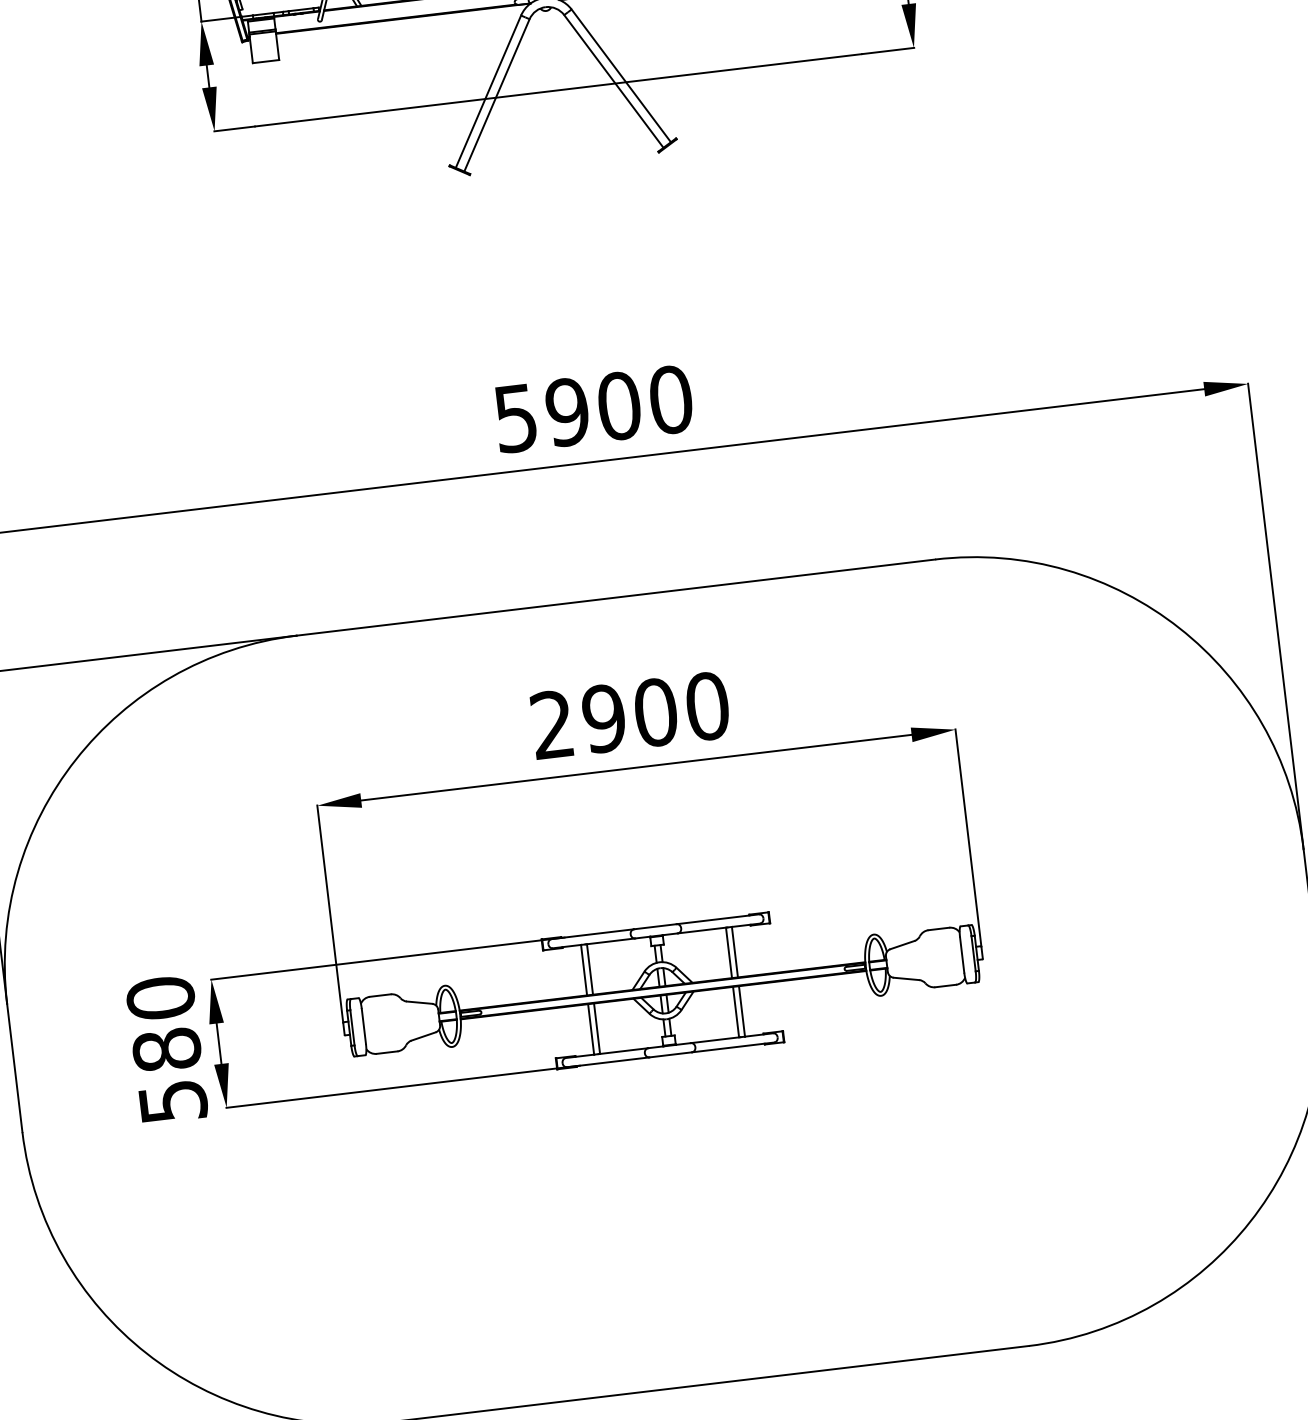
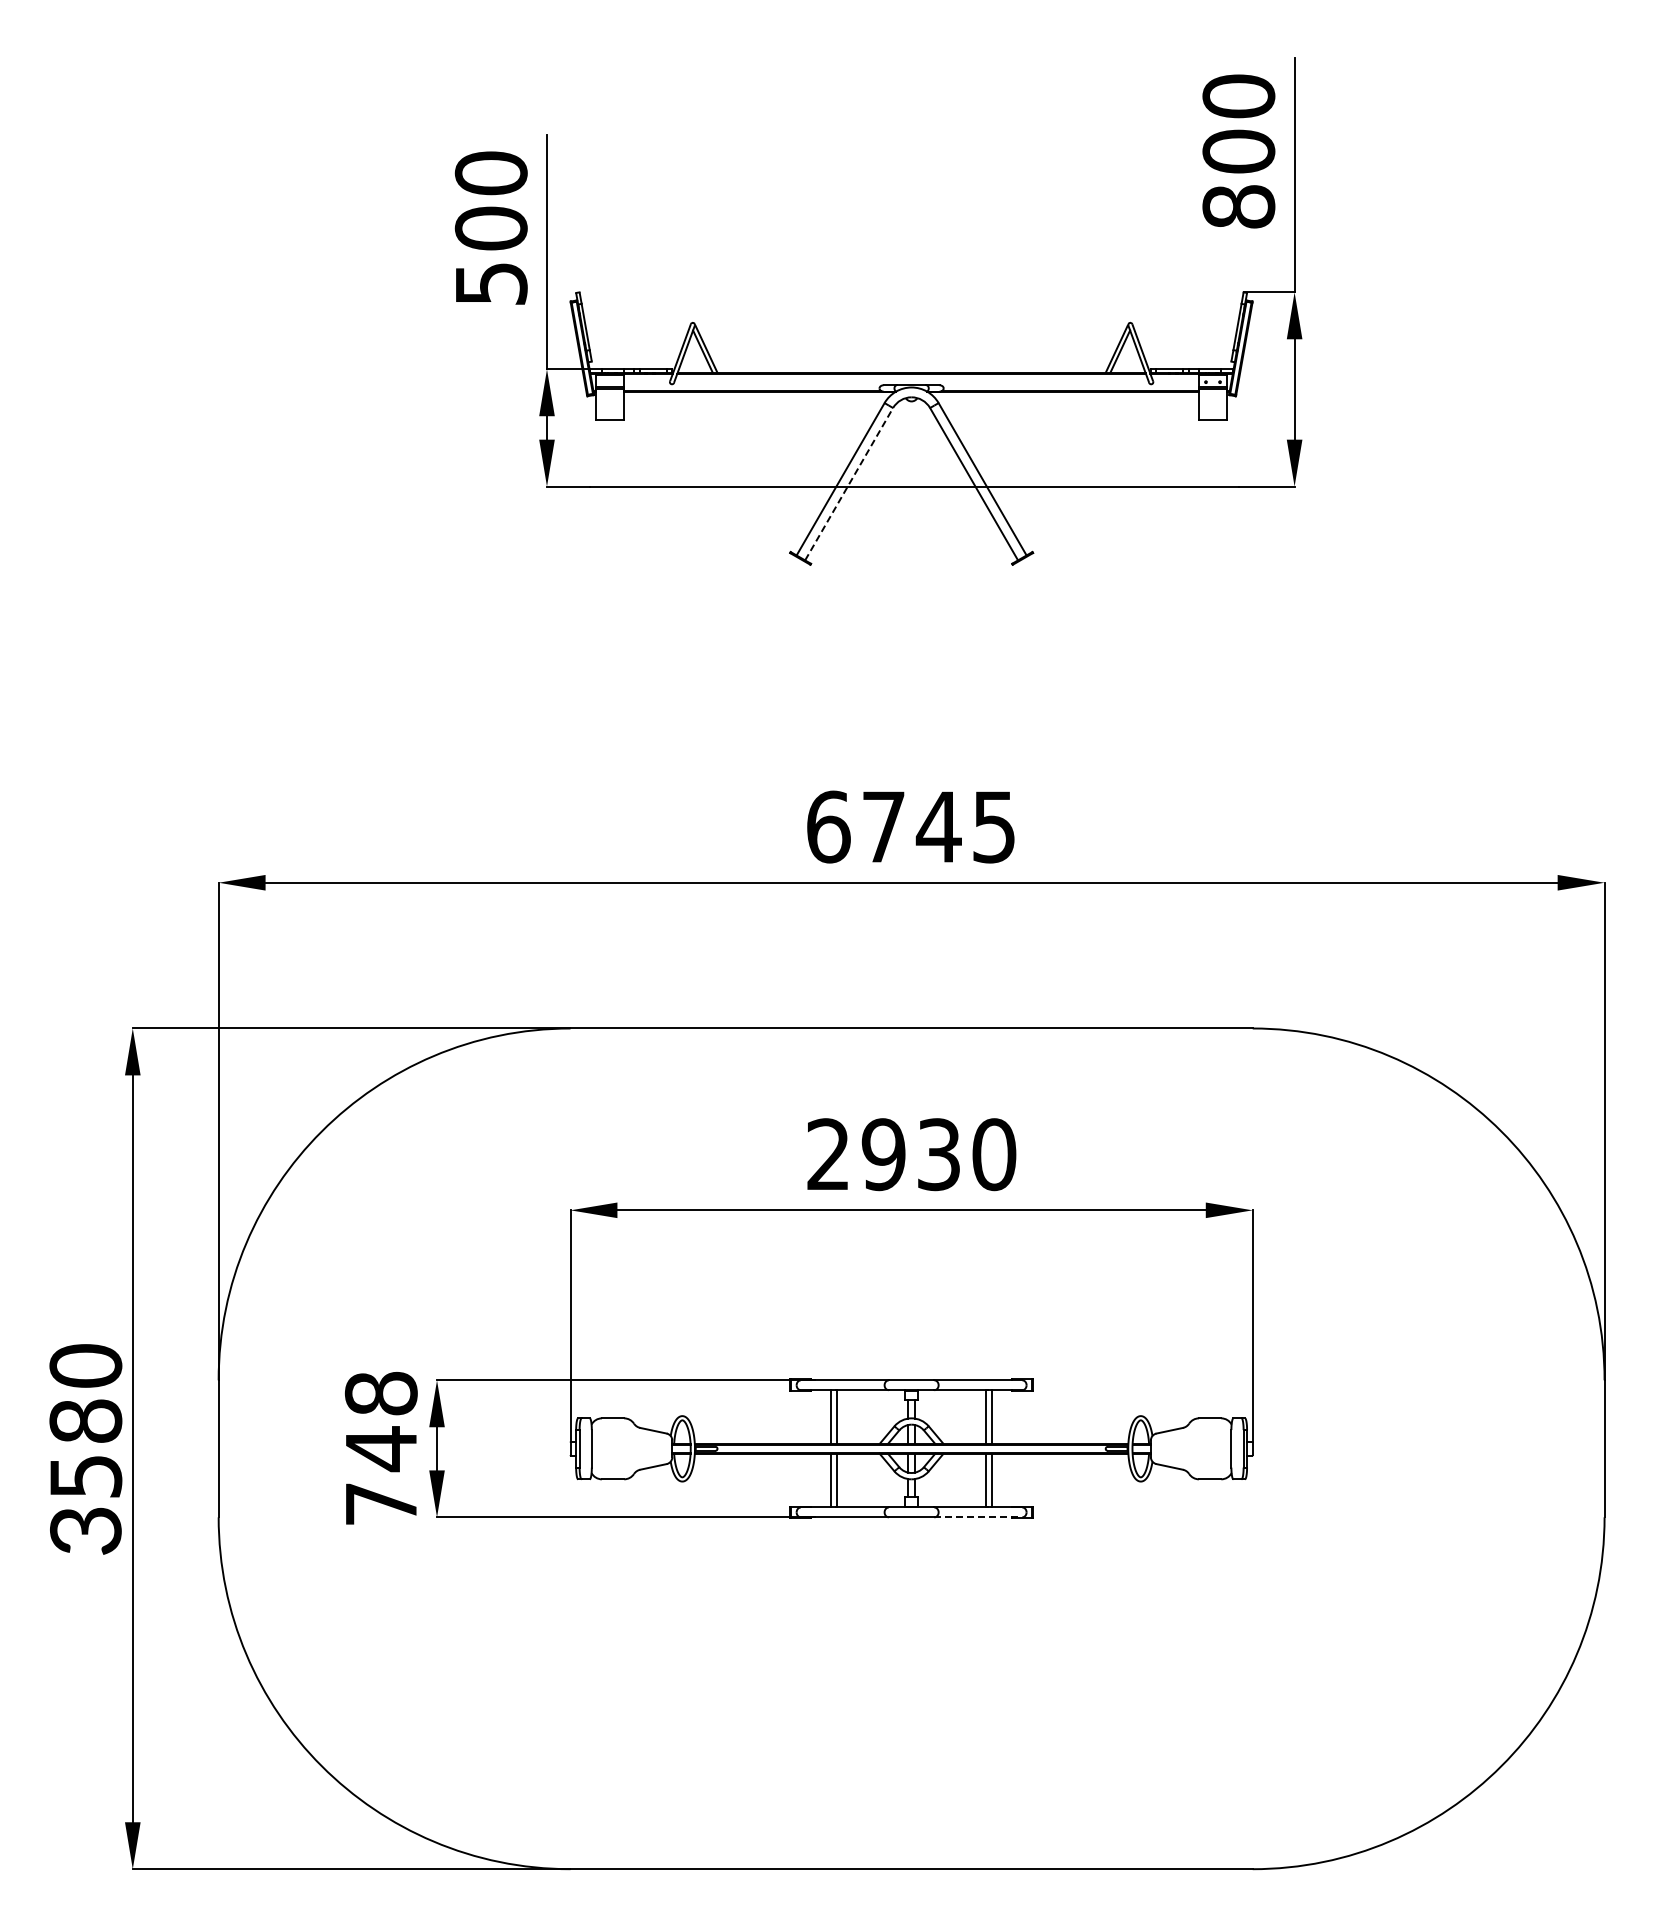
line: (497, 95) -> (849, 484), solid -> dashed
text: (593, 408) -> (911, 826), 5900 -> 6745
text: (656, 712) -> (939, 1154), 2900 -> 2930
line: (733, 1047) -> (978, 1517), solid -> dashed
text: (166, 1048) -> (380, 1447), 580 -> 748

